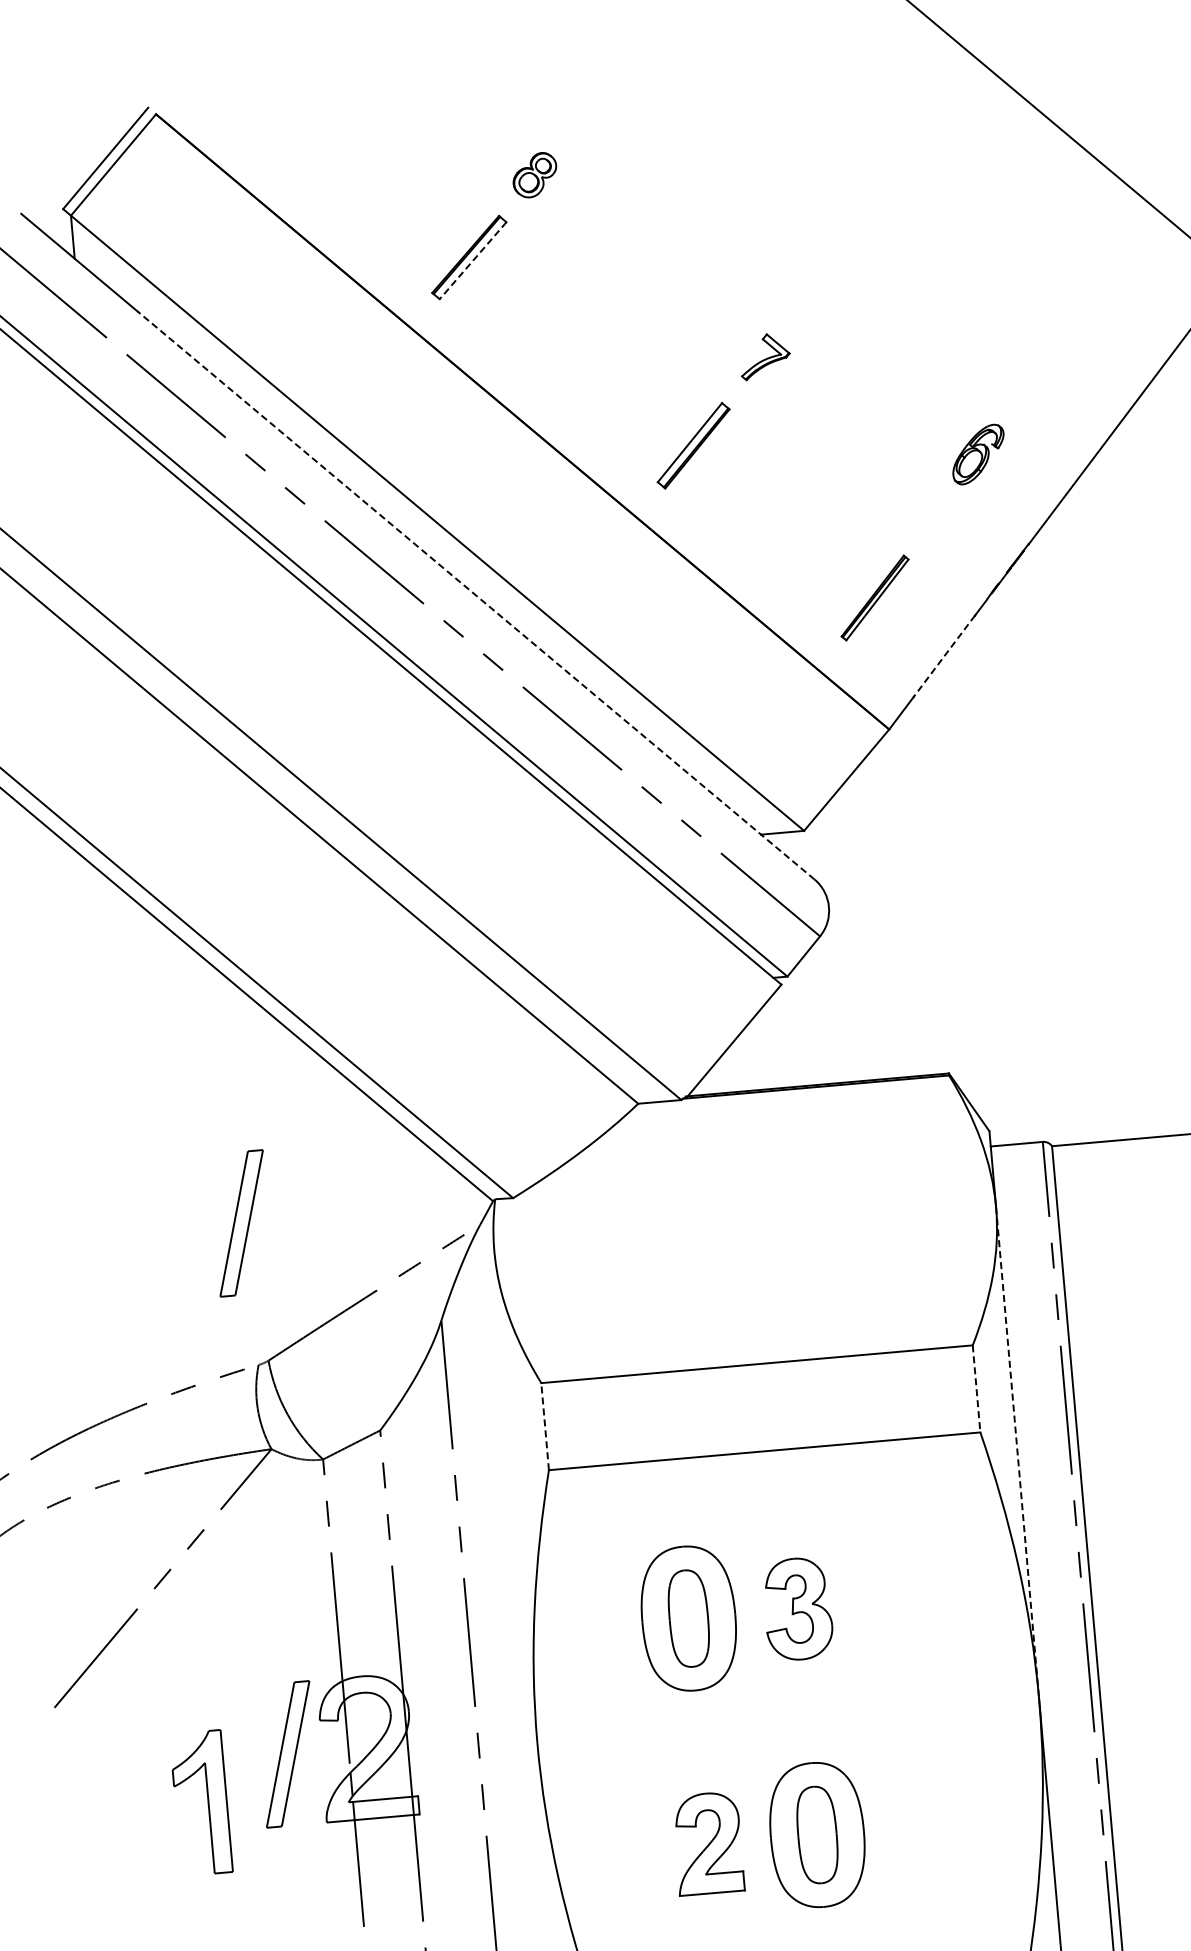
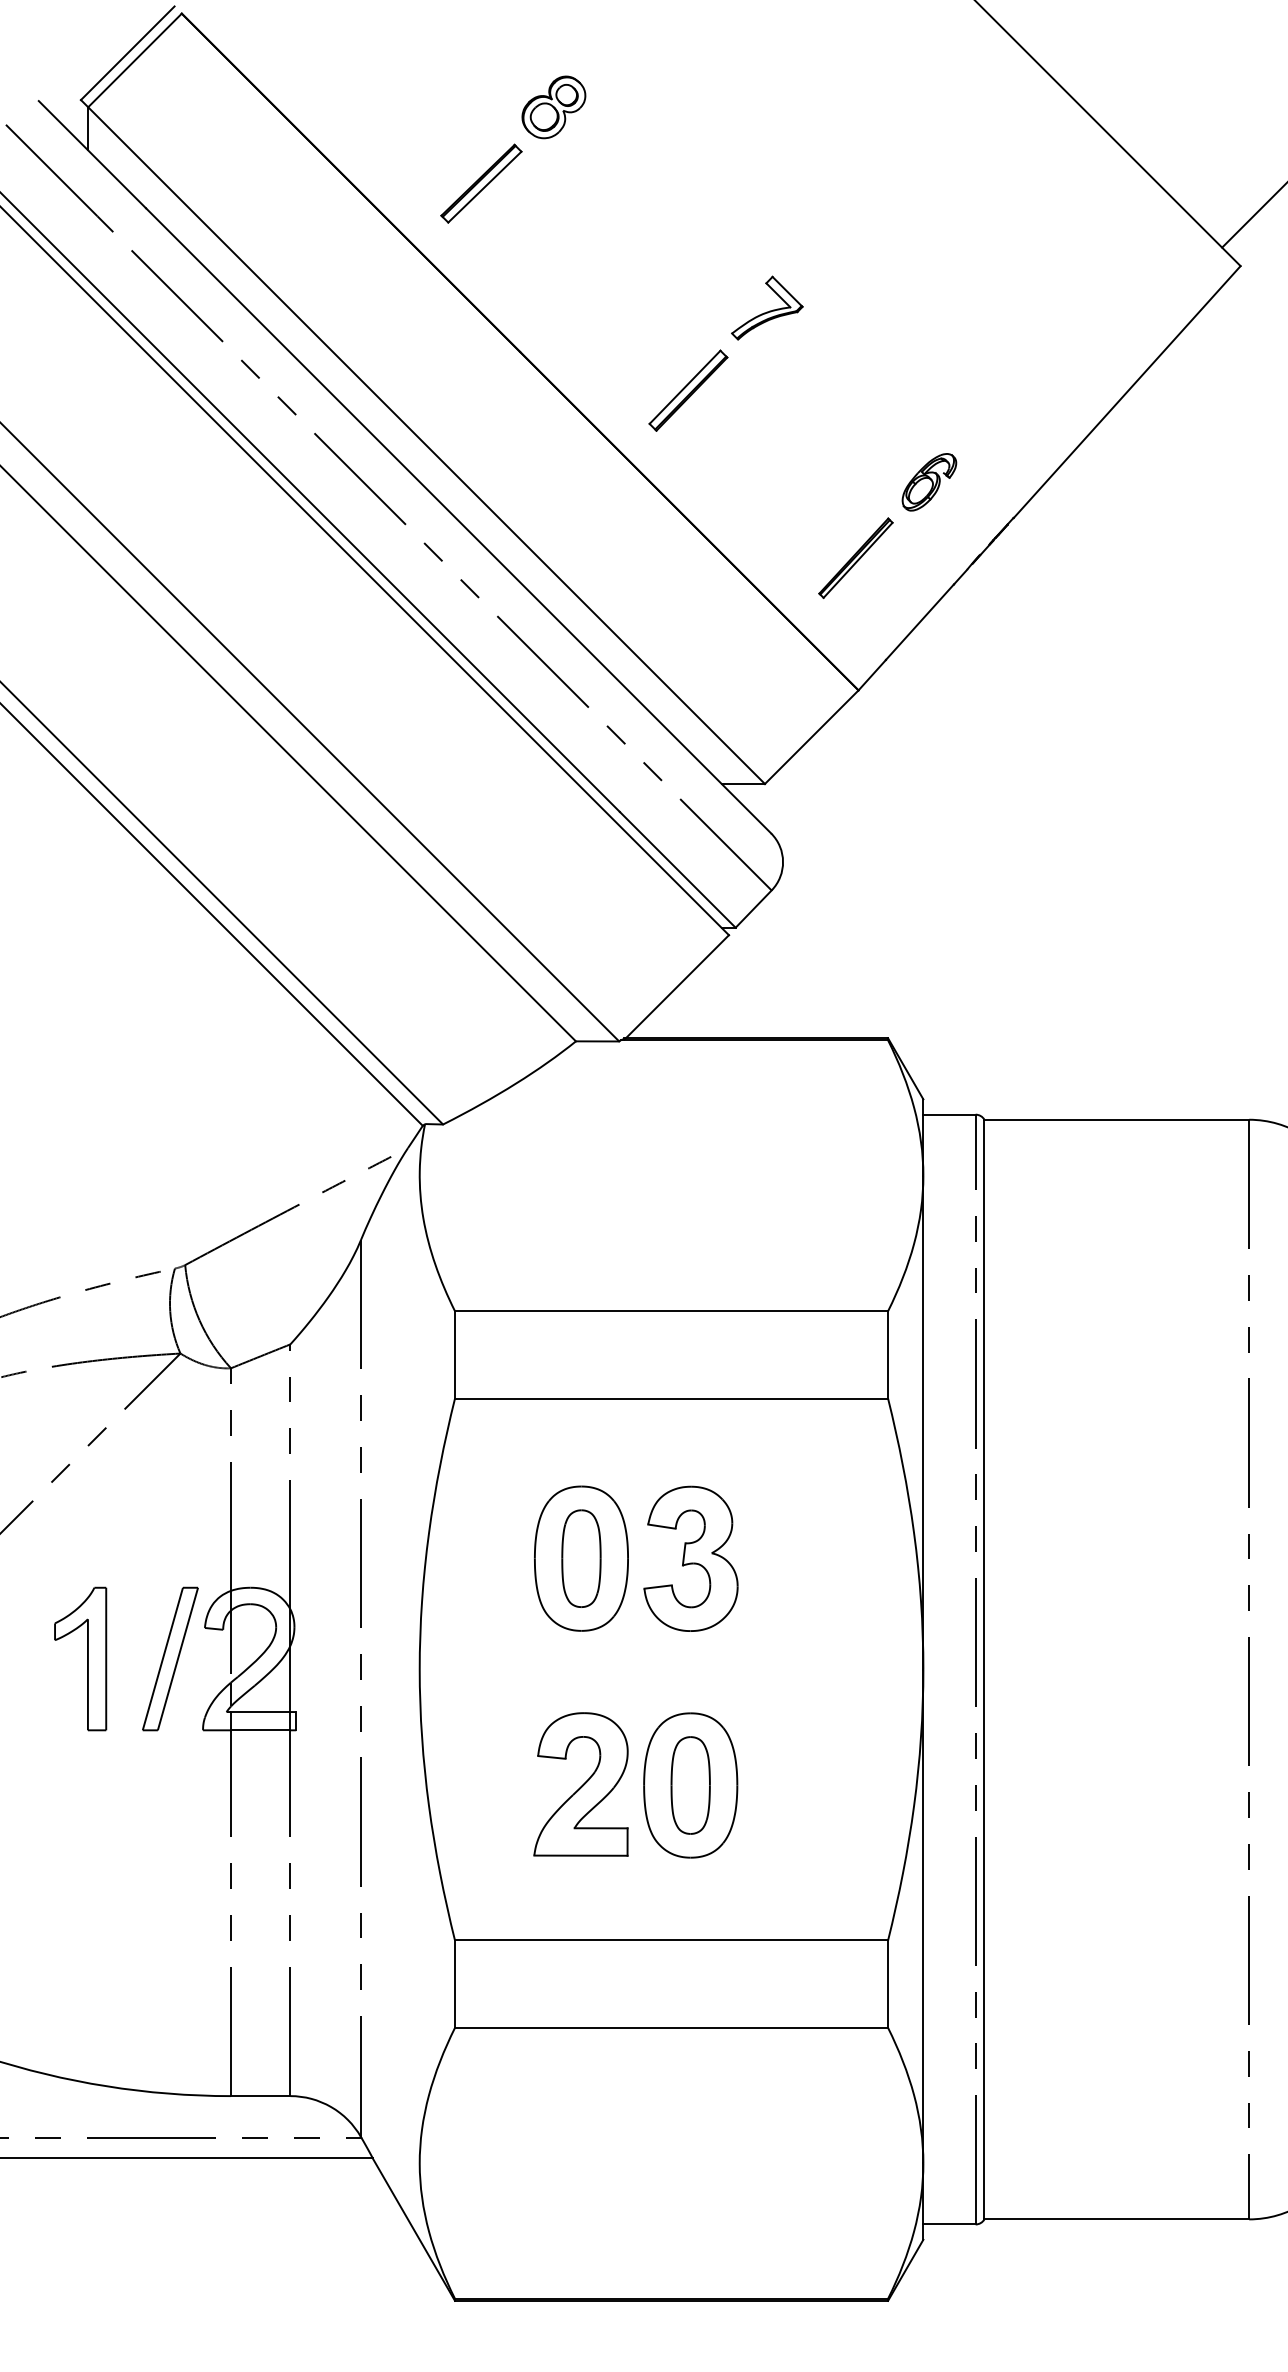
part: (534, 175) -> (553, 107), size x1.43
line: (472, 261) -> (484, 187), dashed -> solid
part: (765, 355) -> (767, 307), size x1.43
part: (978, 454) -> (929, 482), moved
line: (475, 595) -> (458, 520), dashed -> solid
line: (944, 656) -> (919, 622), dashed -> solid
part: (241, 1222) -> (170, 1125), removed
line: (976, 1388) -> (888, 1354), dashed -> solid
line: (545, 1426) -> (455, 1354), dashed -> solid
line: (1017, 1453) -> (923, 1422), dashed -> solid
part: (797, 1608) -> (690, 1558), size x1.43
part: (208, 1802) -> (87, 1658), moved
part: (707, 1843) -> (580, 1784), size x1.43

